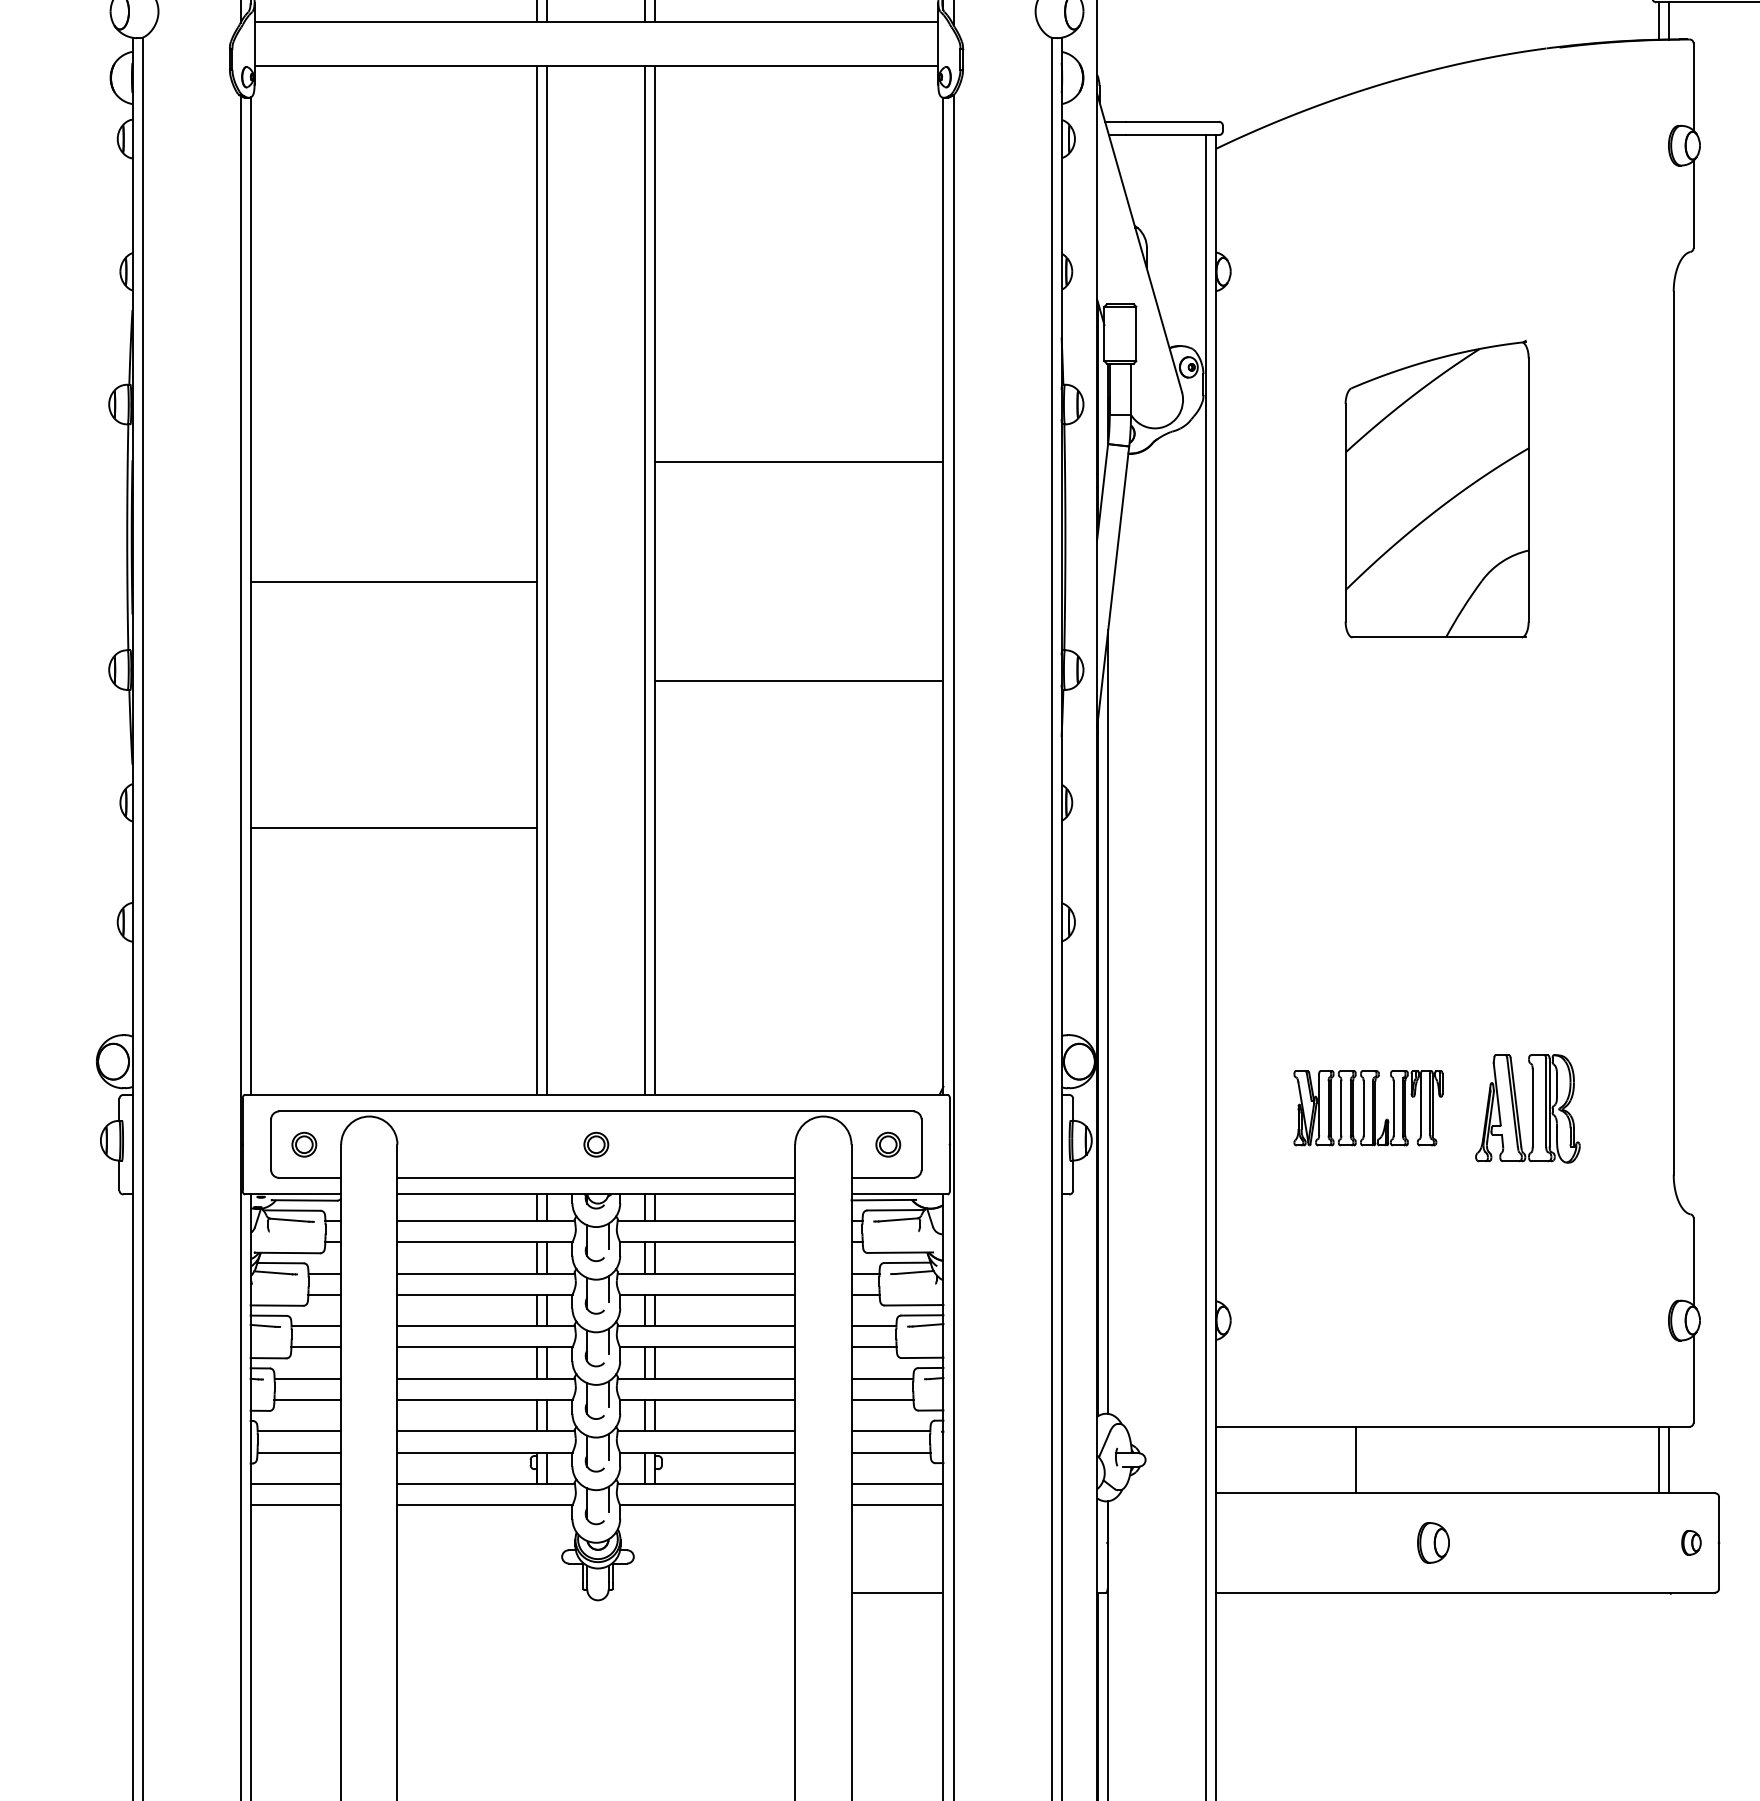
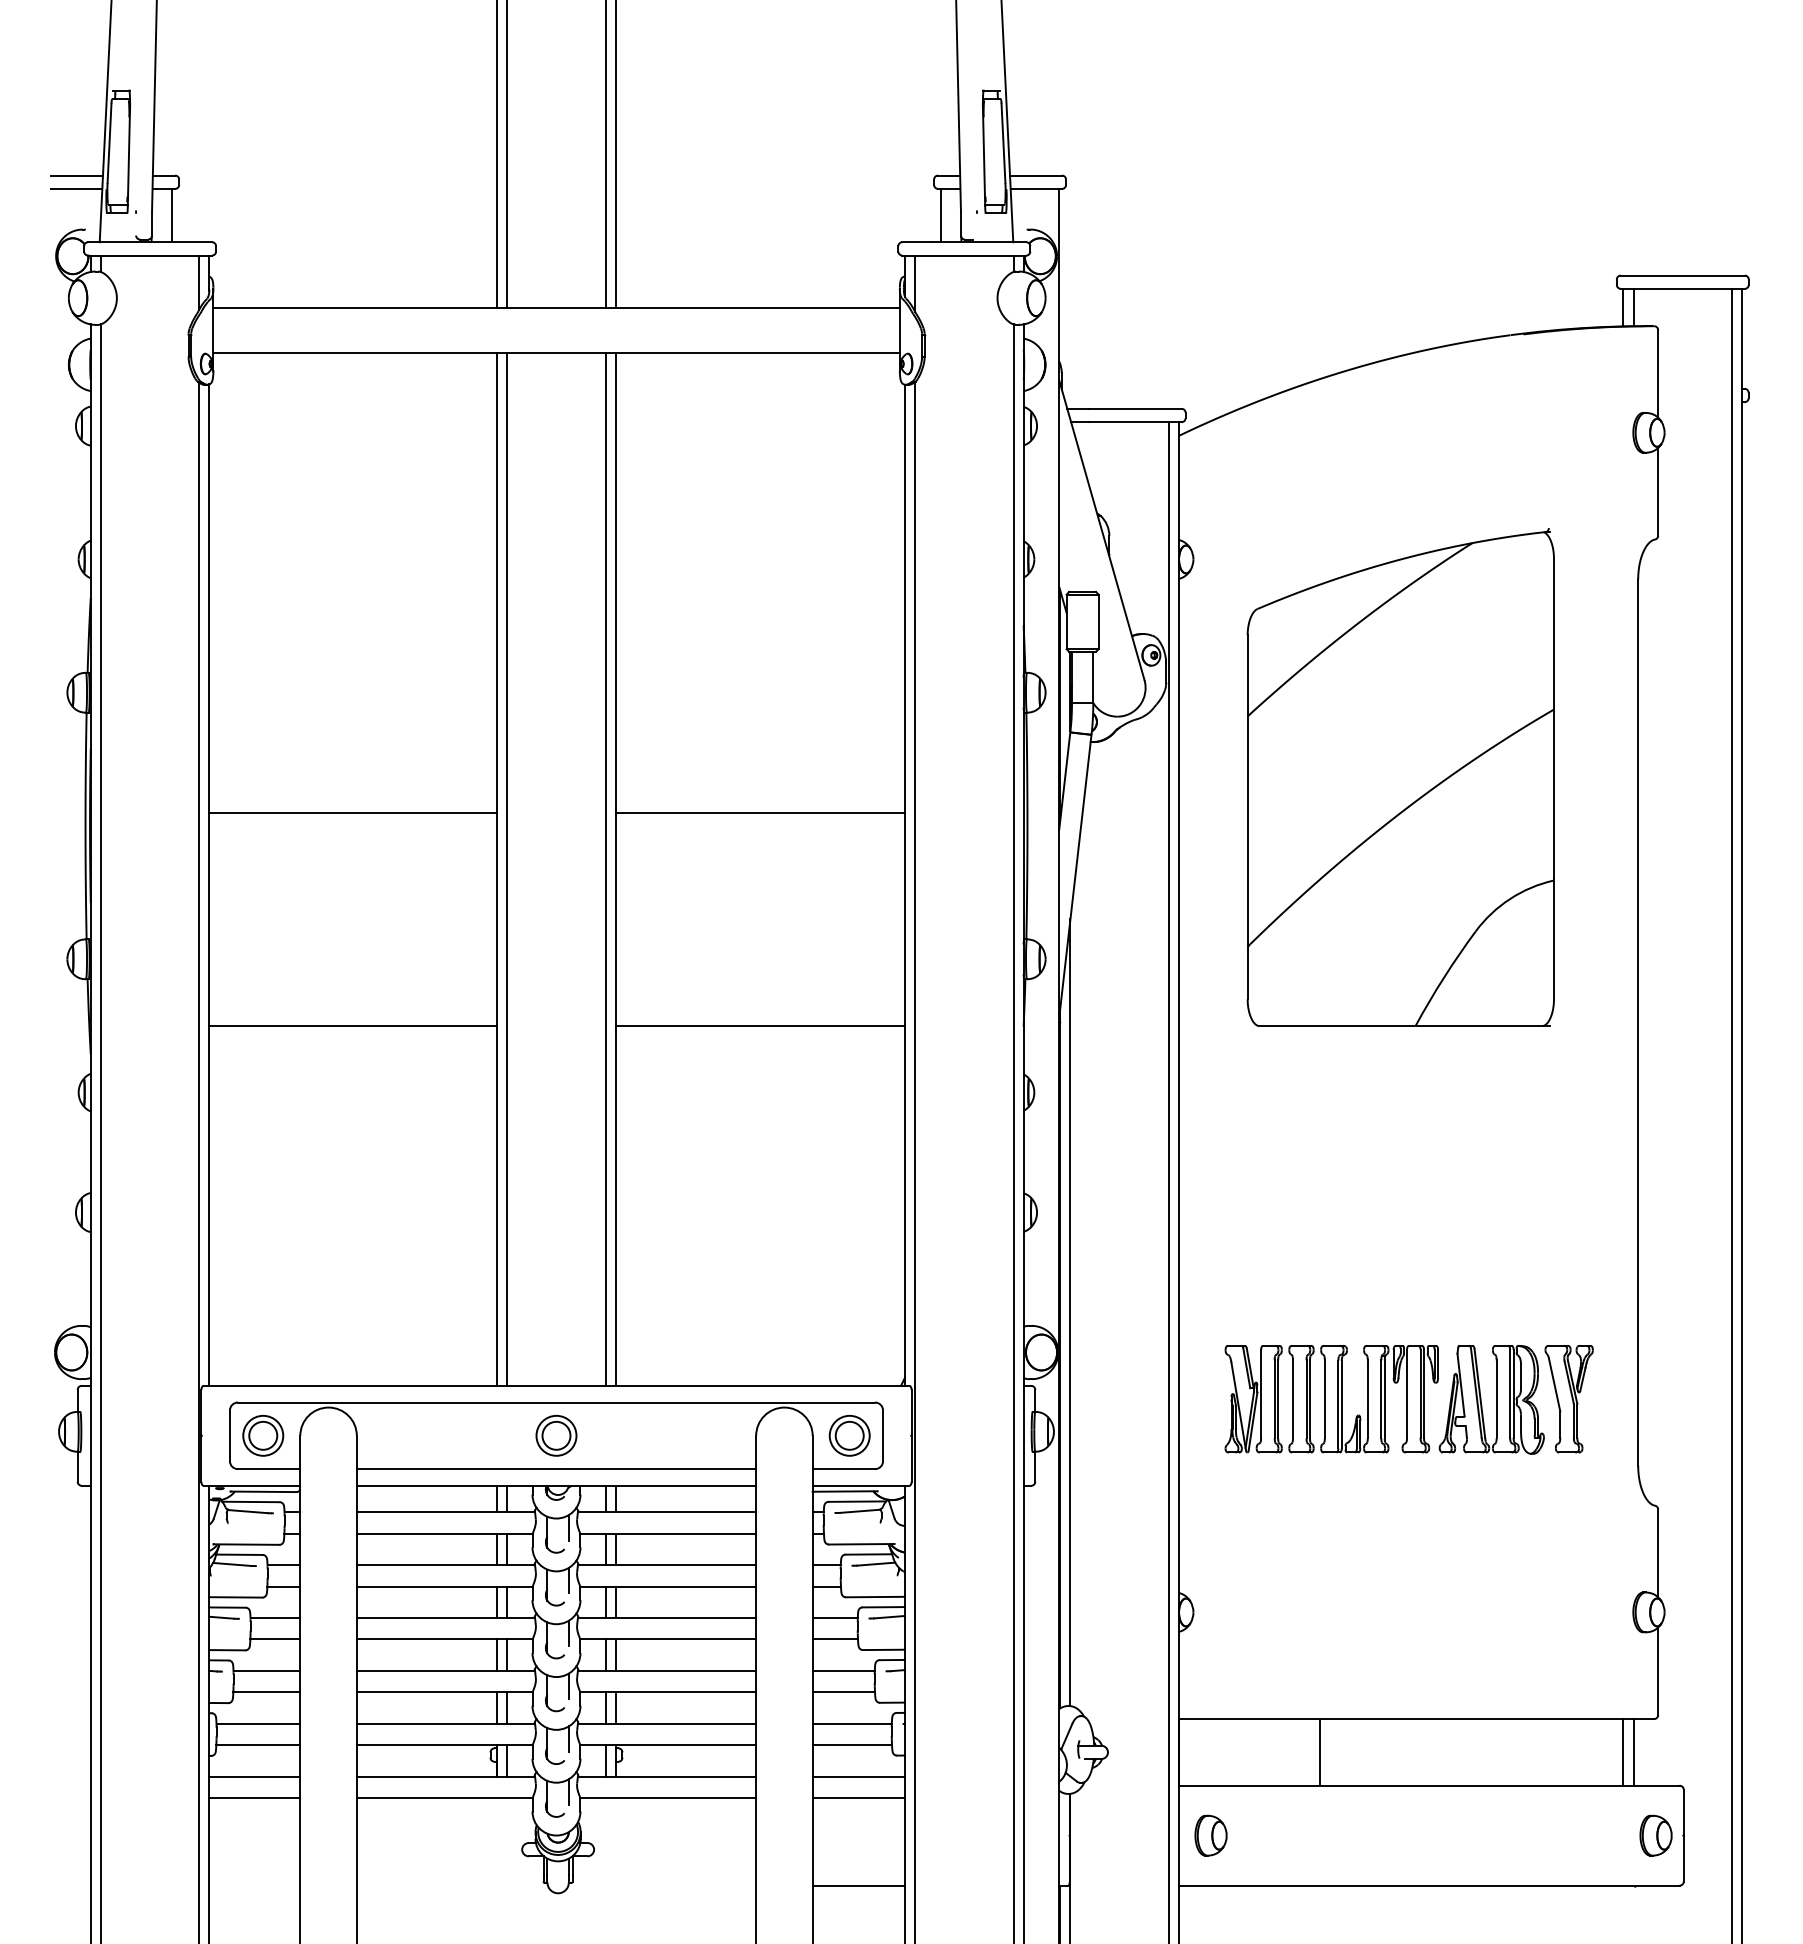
line: (799, 462) -> (760, 812), moved
part: (1436, 488) -> (1400, 777), size x1.67
line: (394, 581) -> (353, 812), moved
line: (799, 680) -> (760, 1025), moved
line: (394, 827) -> (353, 1025), moved
part: (1368, 1108) -> (1331, 1399), size x1.43
part: (1604, 1108) -> (1568, 1399), added
part: (304, 1144) -> (263, 1435), size x1.67
part: (596, 1144) -> (556, 1435), size x1.67
part: (888, 1144) -> (849, 1435), size x1.67
part: (1432, 1542) -> (1210, 1835), moved
part: (1690, 1542) -> (1655, 1835), size x1.67

